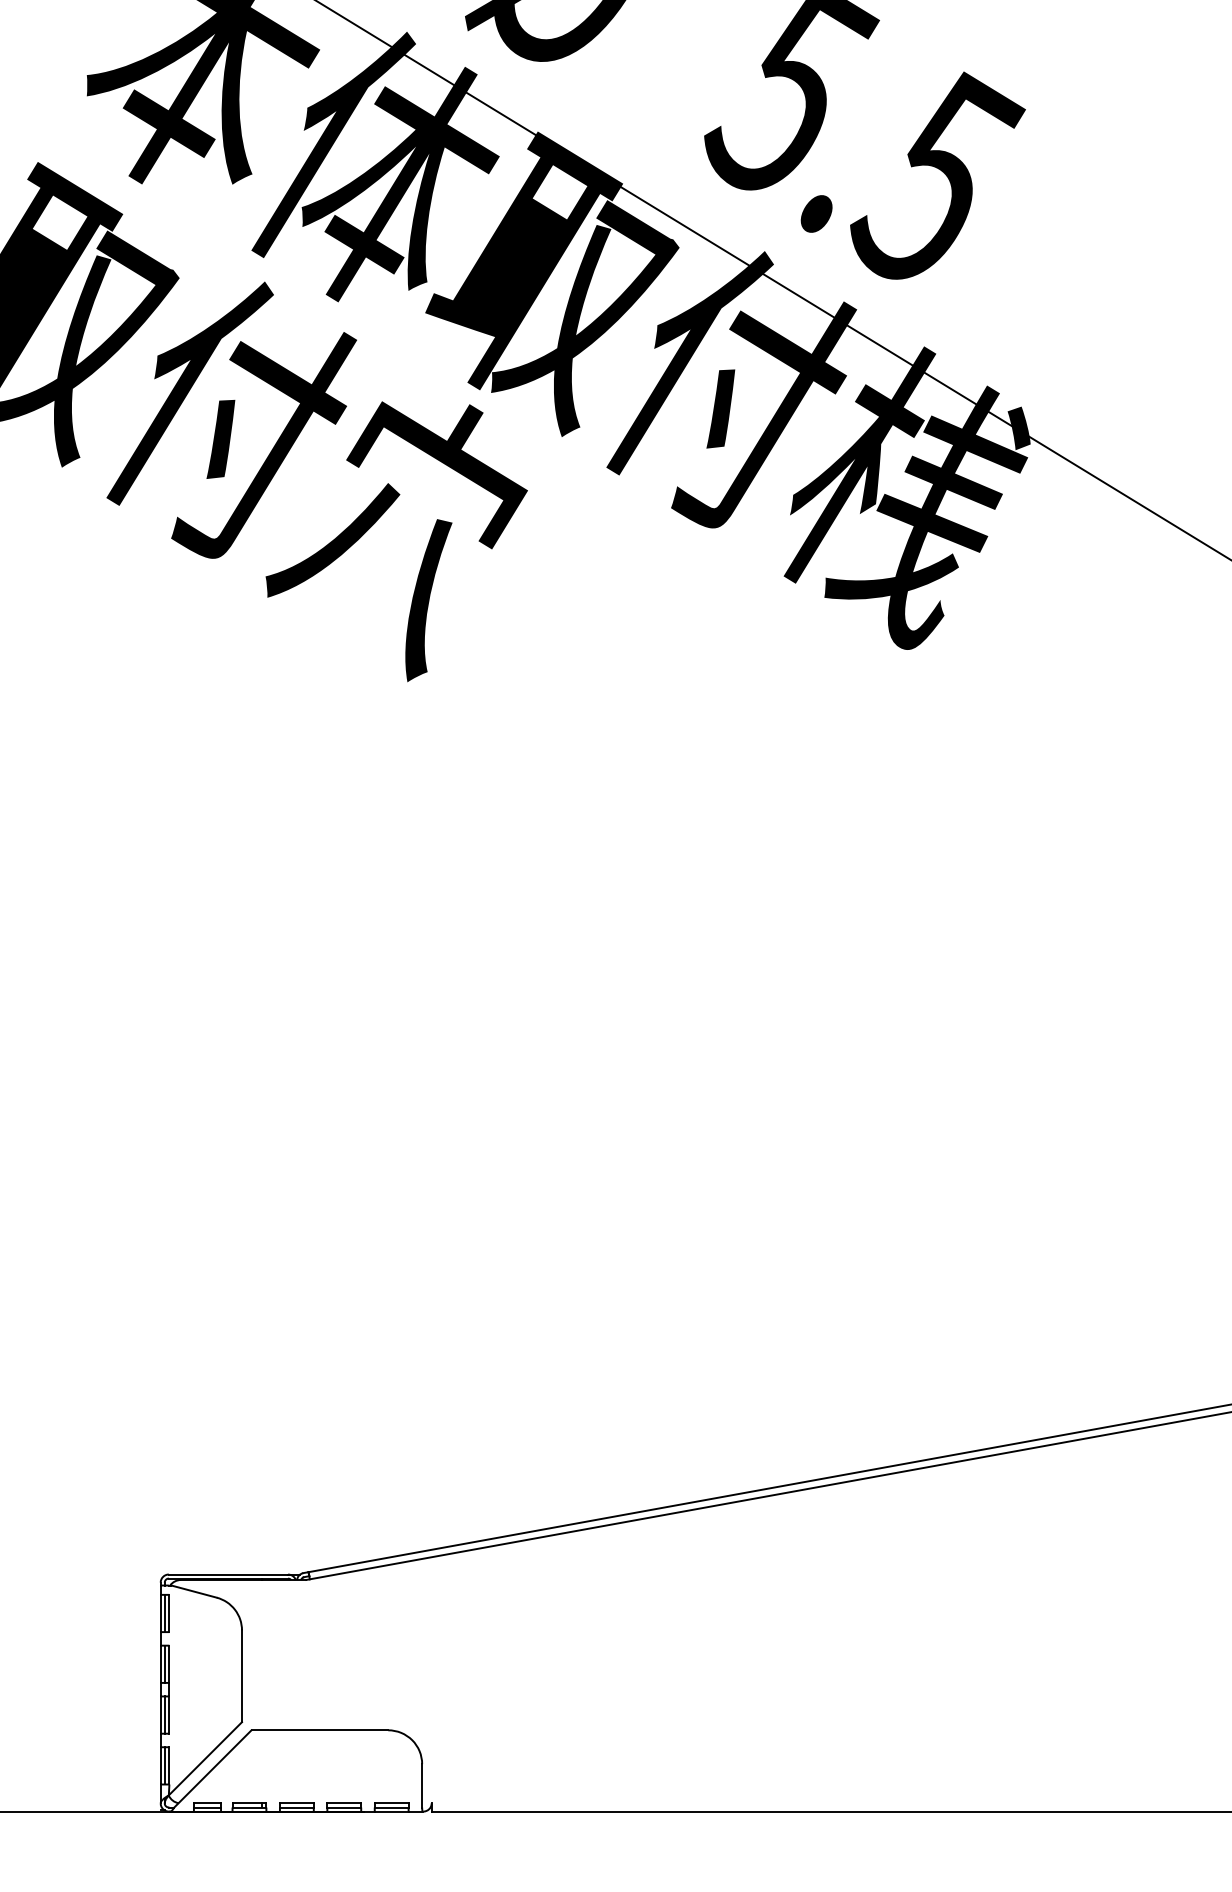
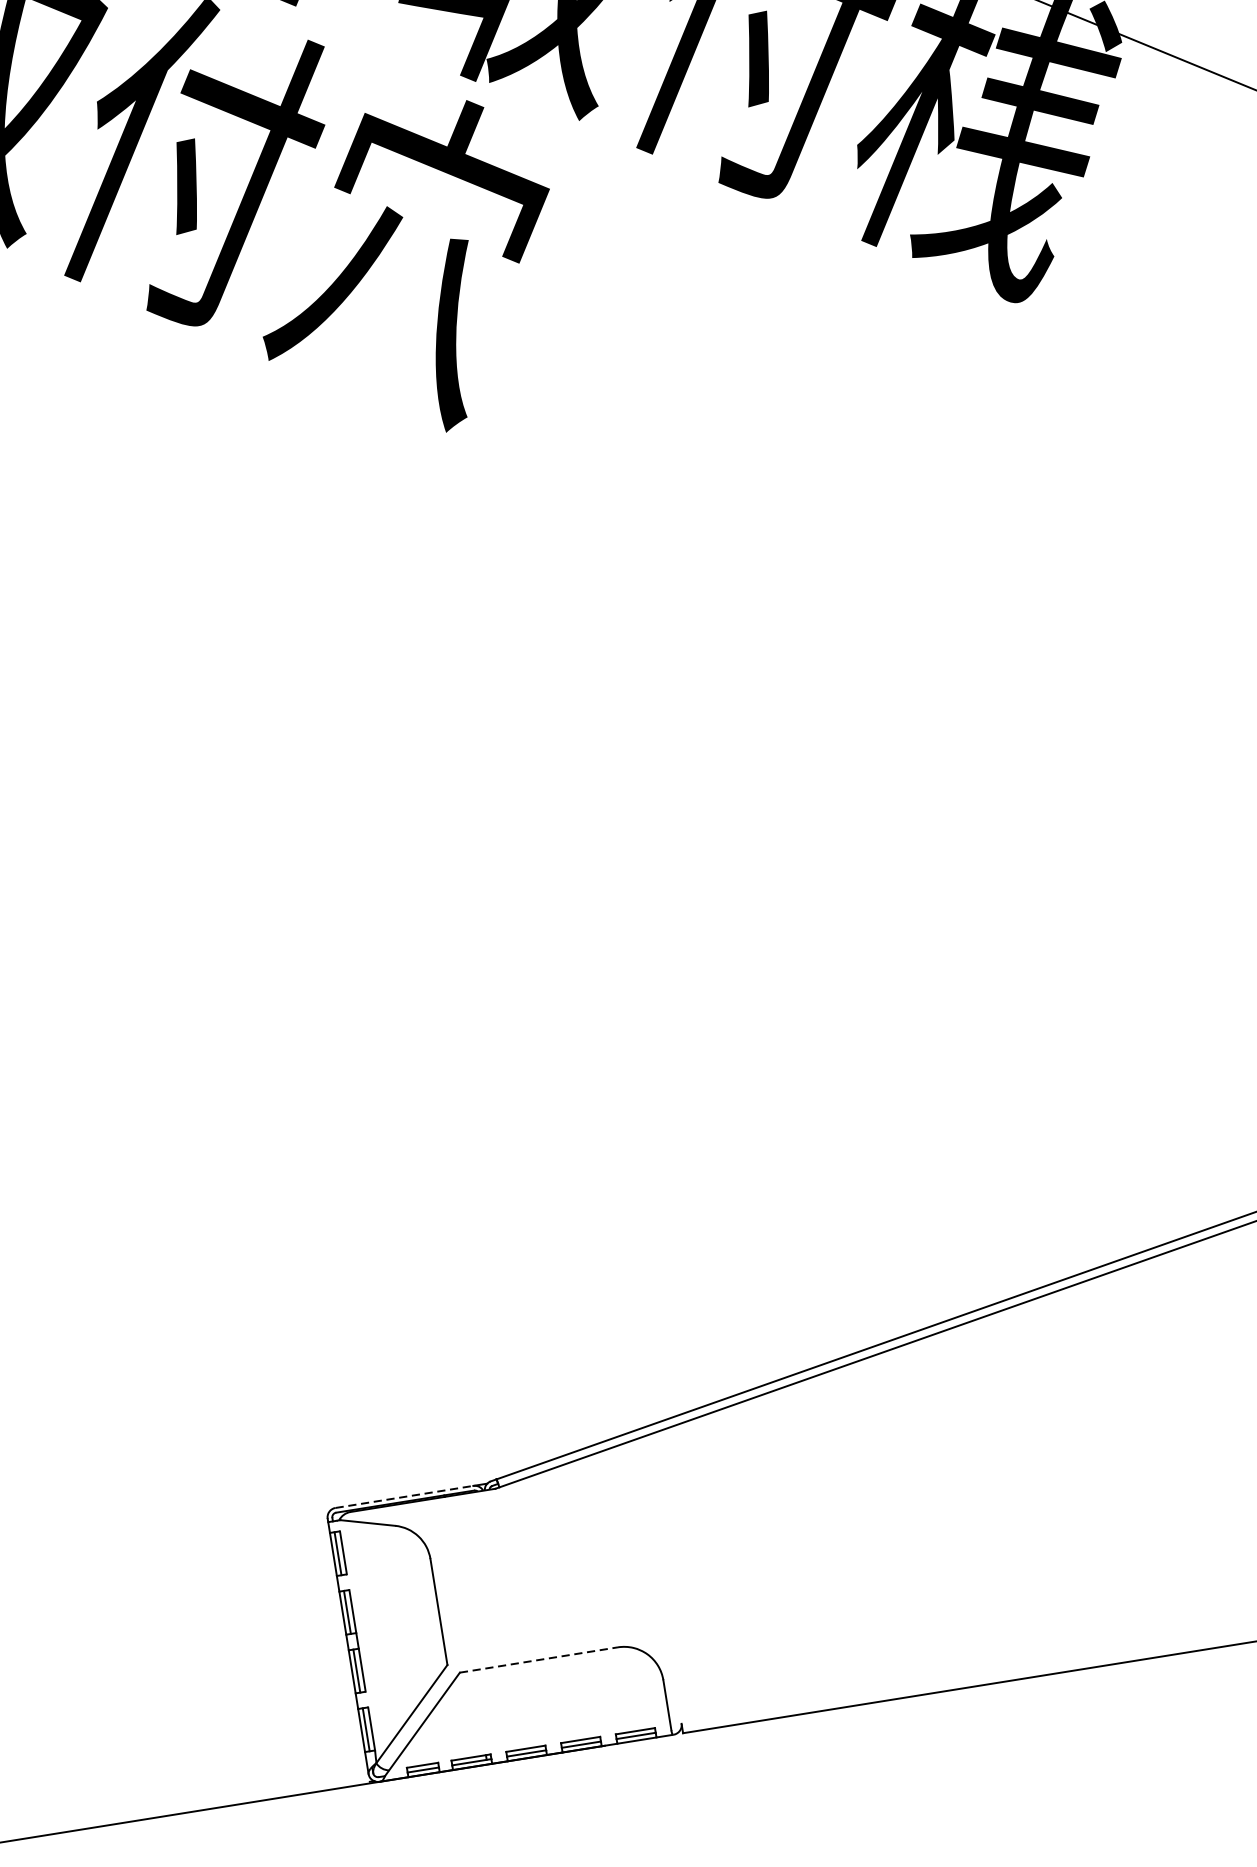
line: (228, 1574) -> (404, 1496), solid -> dashed
line: (320, 1730) -> (539, 1660), solid -> dashed

